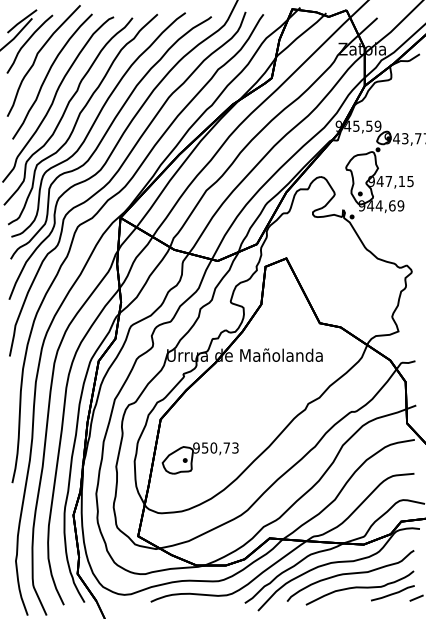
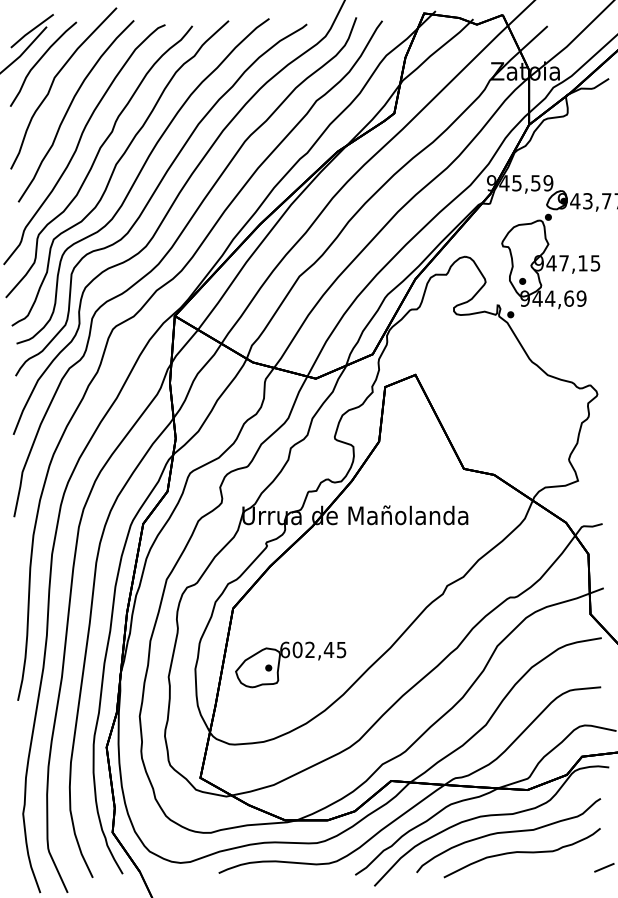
text: (215, 447) -> (312, 649), 950,73 -> 602,45
curve: (392, 593) -> (569, 860), removed

